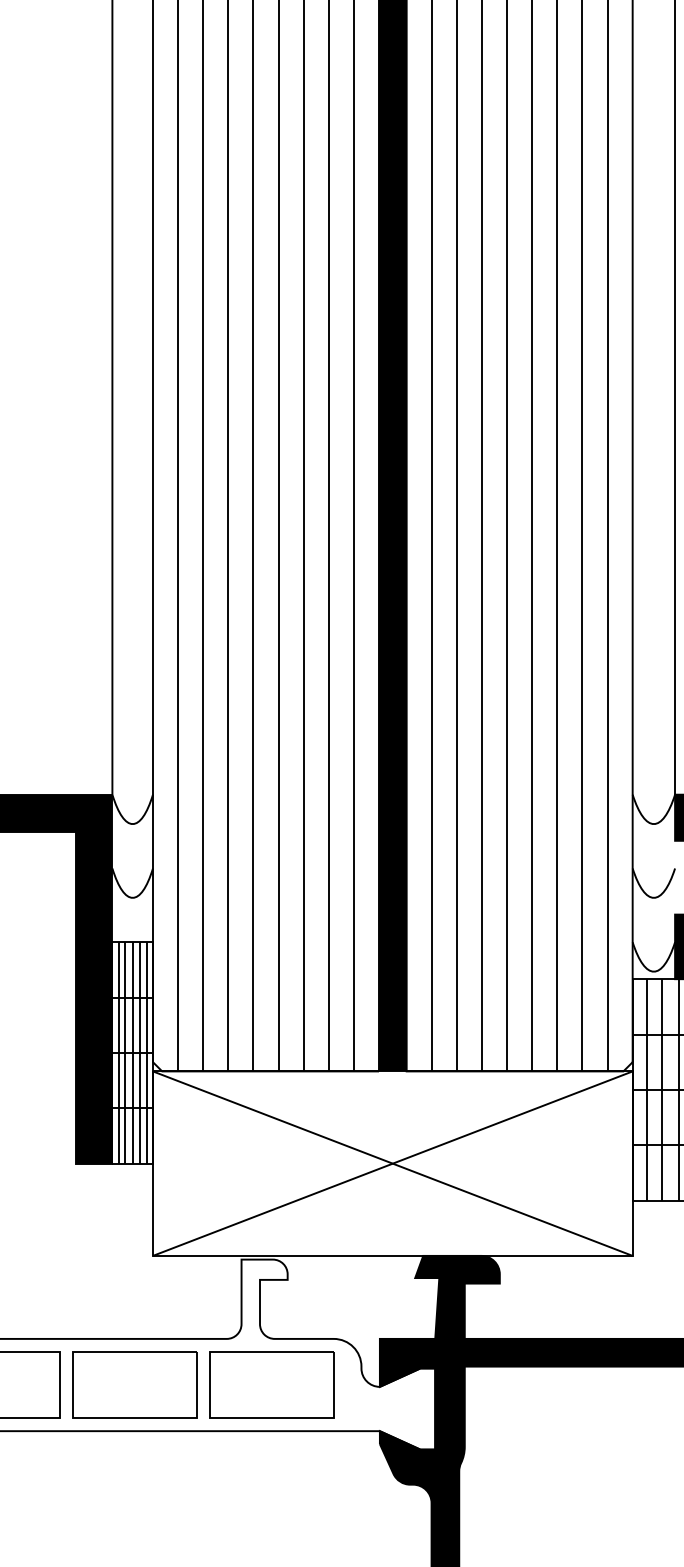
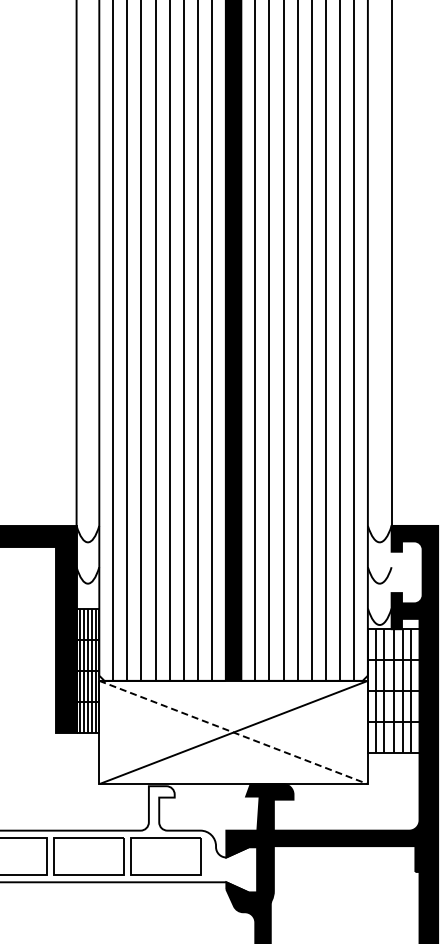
line: (392, 1163) -> (233, 732), solid -> dashed

